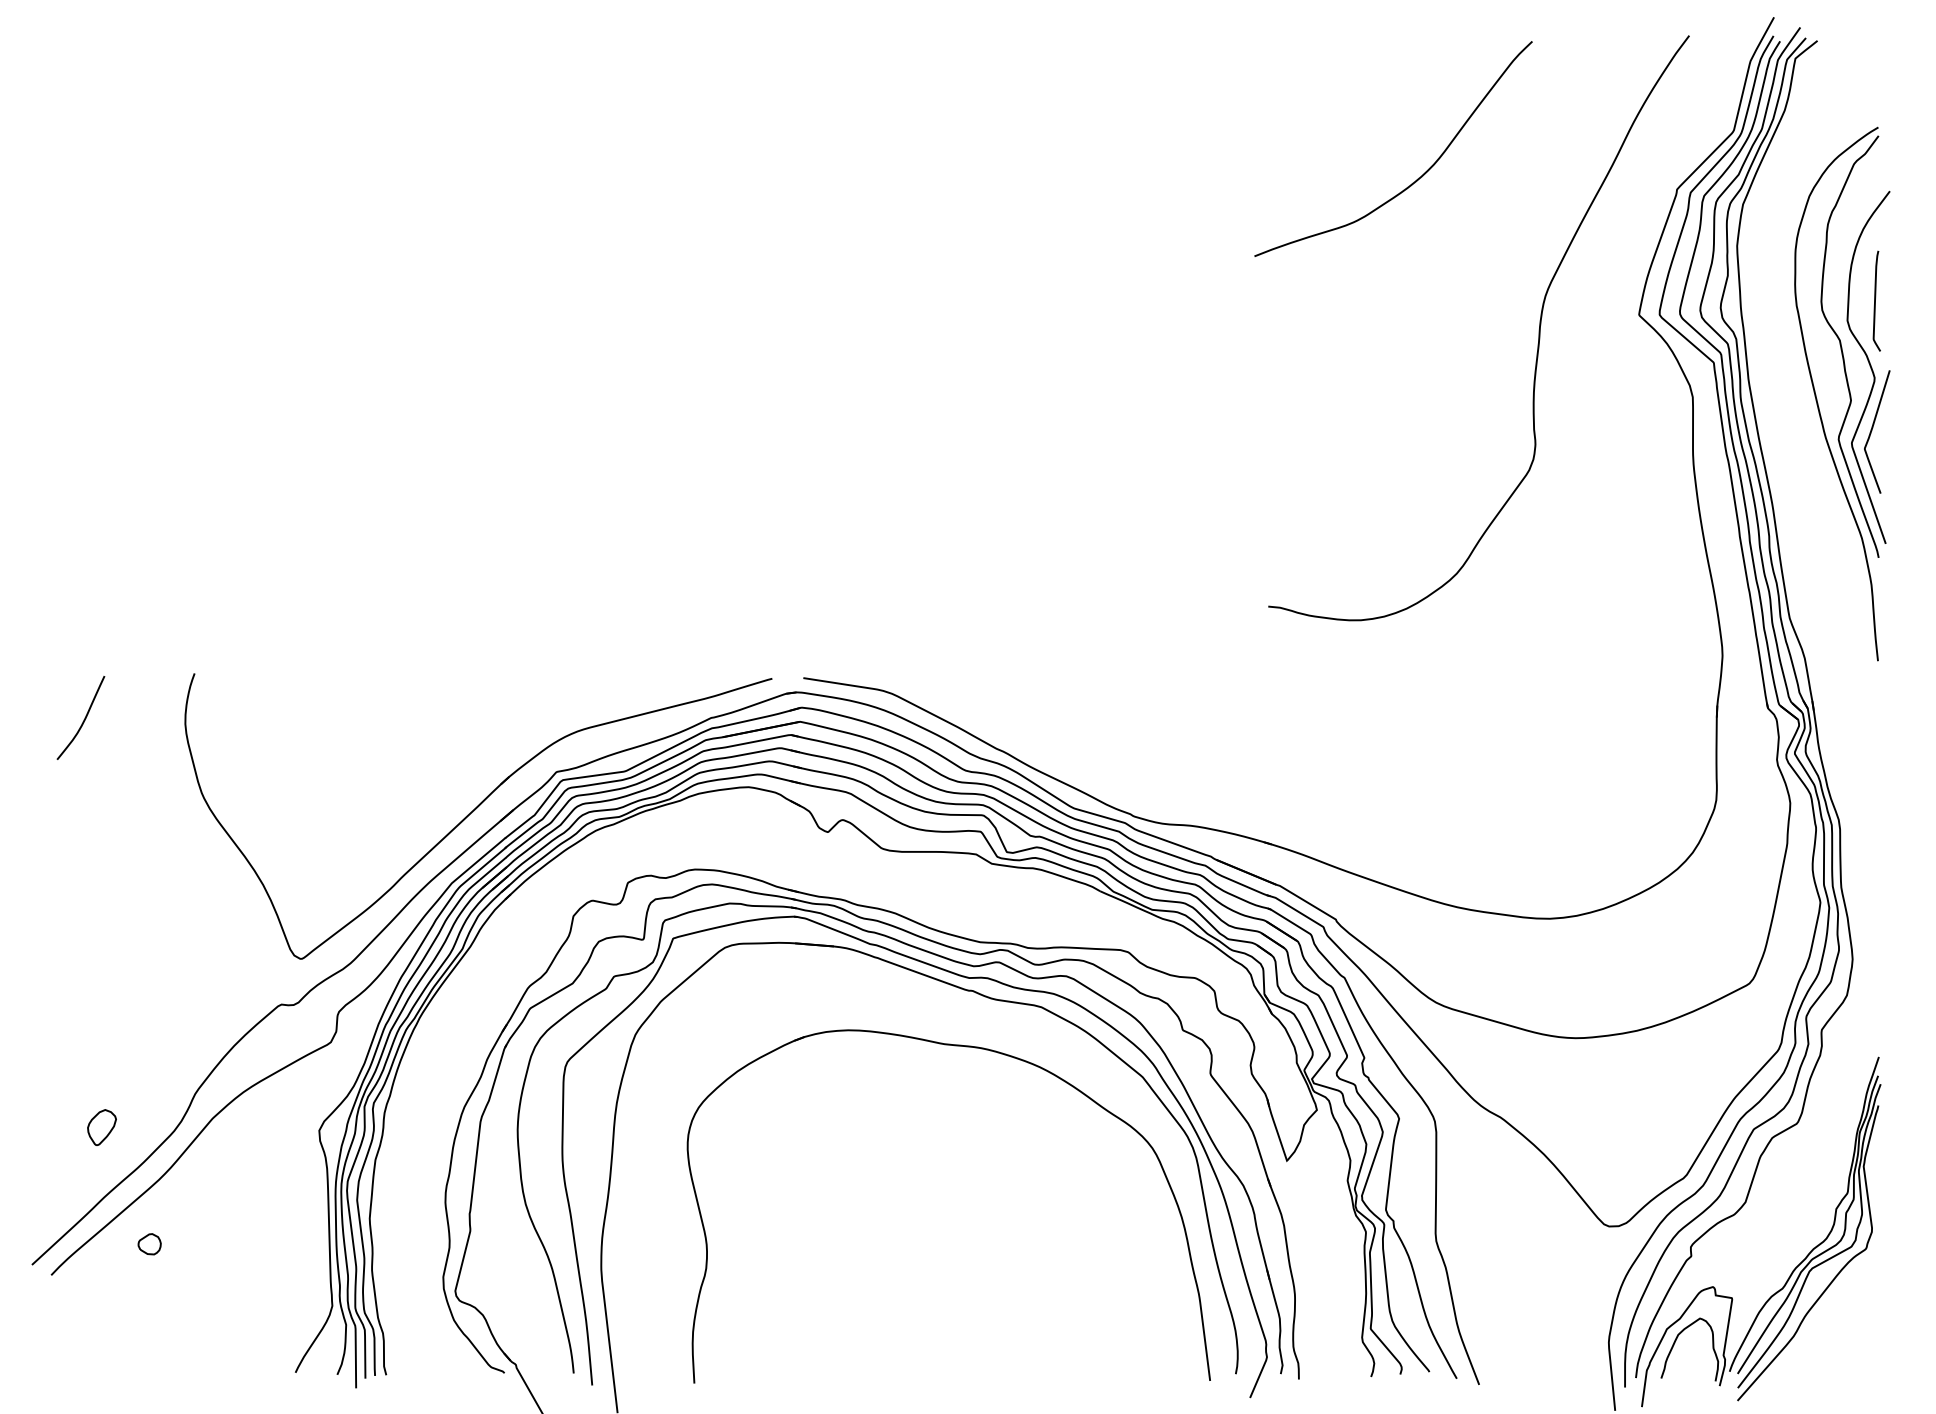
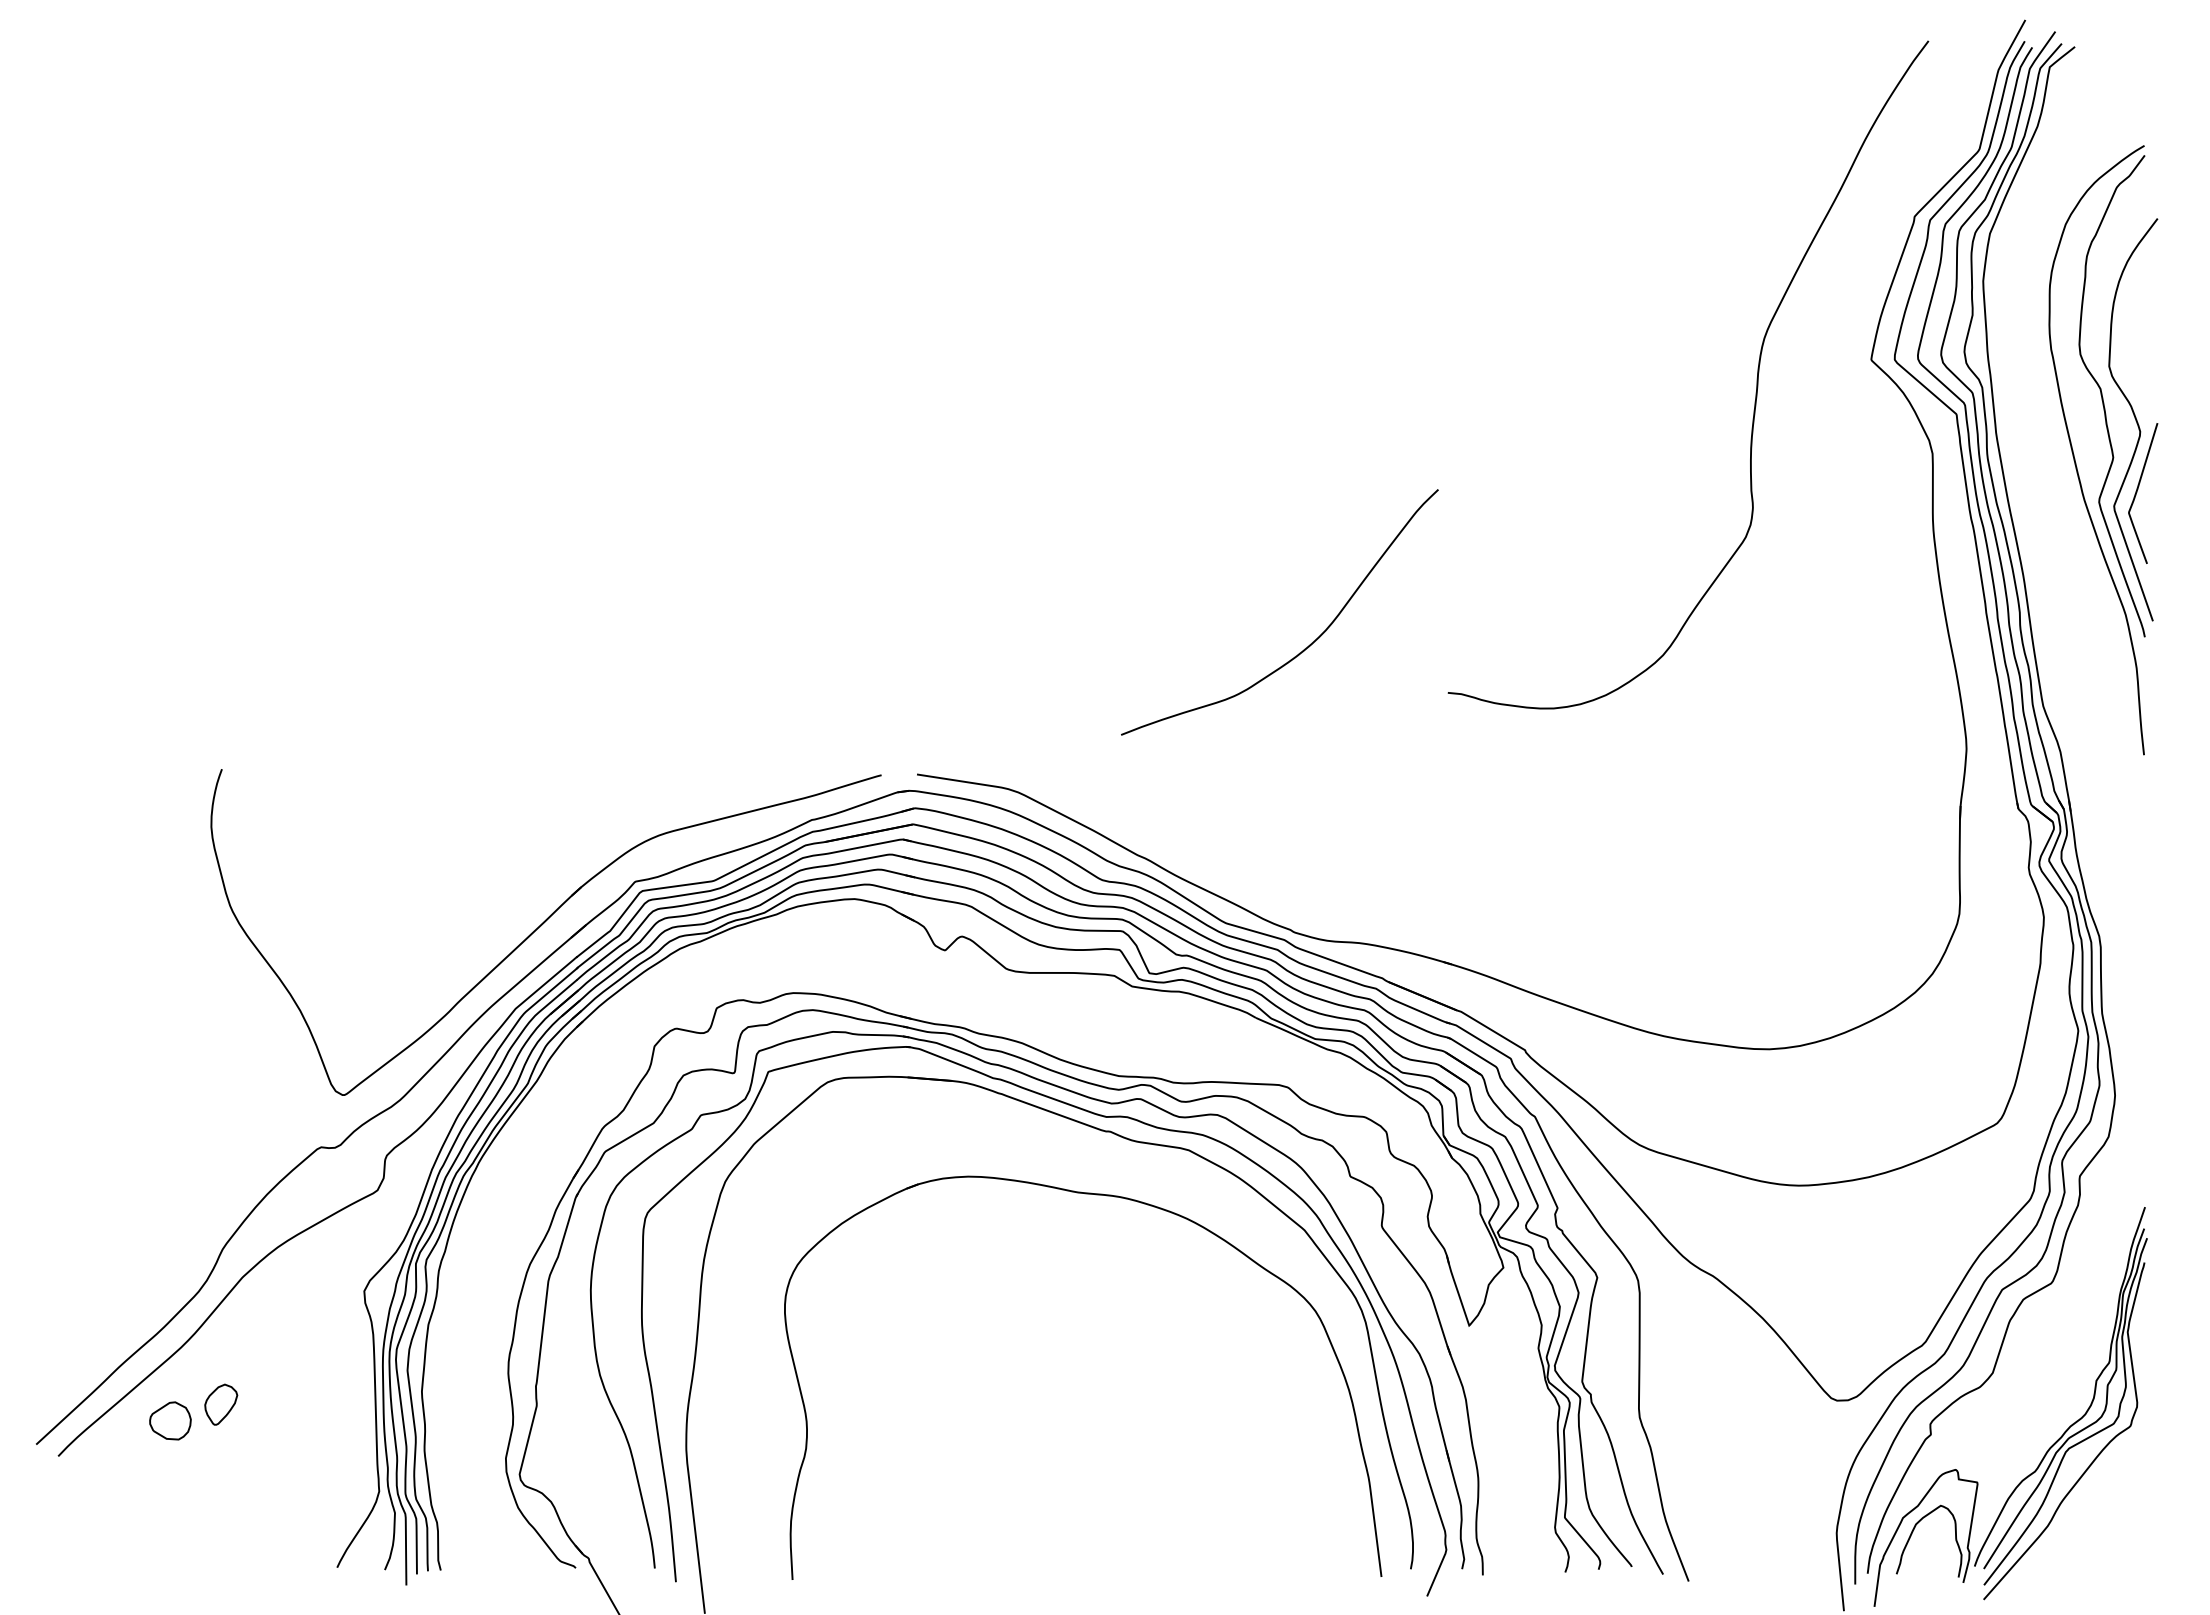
curve: (1415, 180) -> (1304, 648), moved
curve: (1875, 300) -> (2141, 343), removed
curve: (83, 719) -> (95, 821), removed
part: (102, 1127) -> (221, 1404), moved
part: (149, 1243) -> (170, 1420), size x1.6

